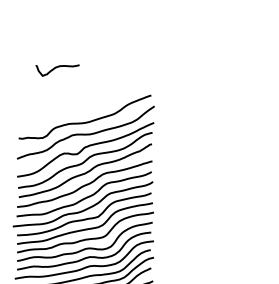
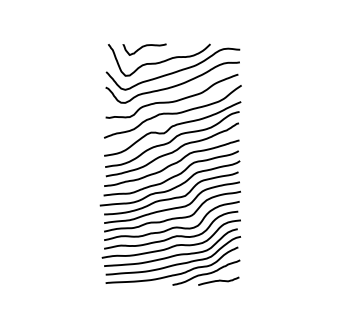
part: (85, 94) -> (172, 73), added

